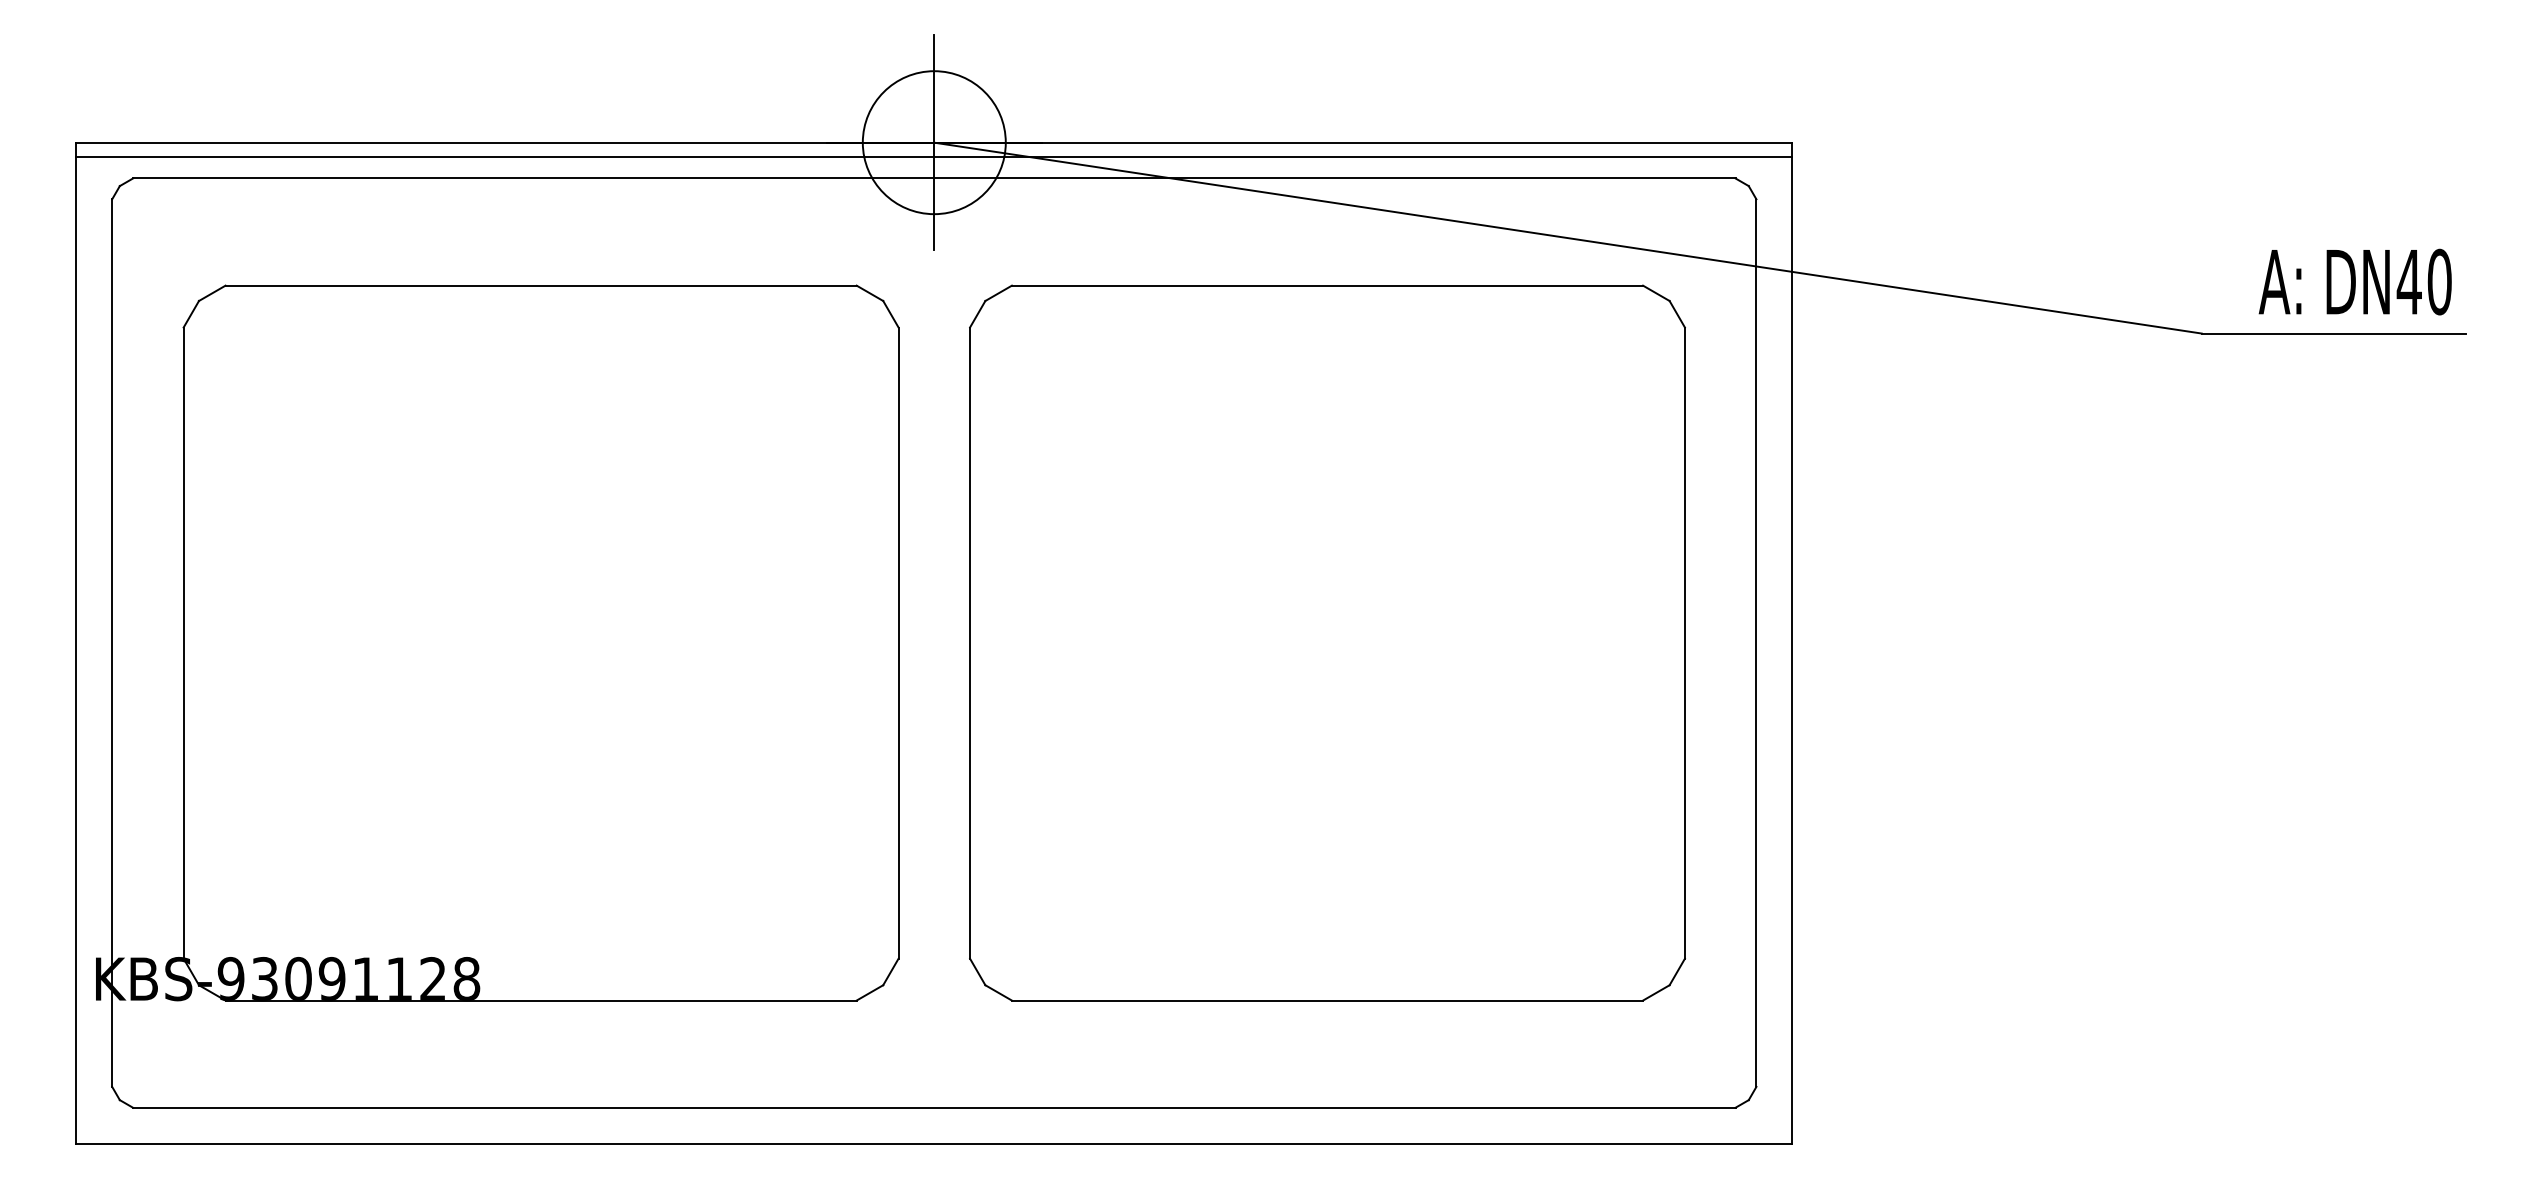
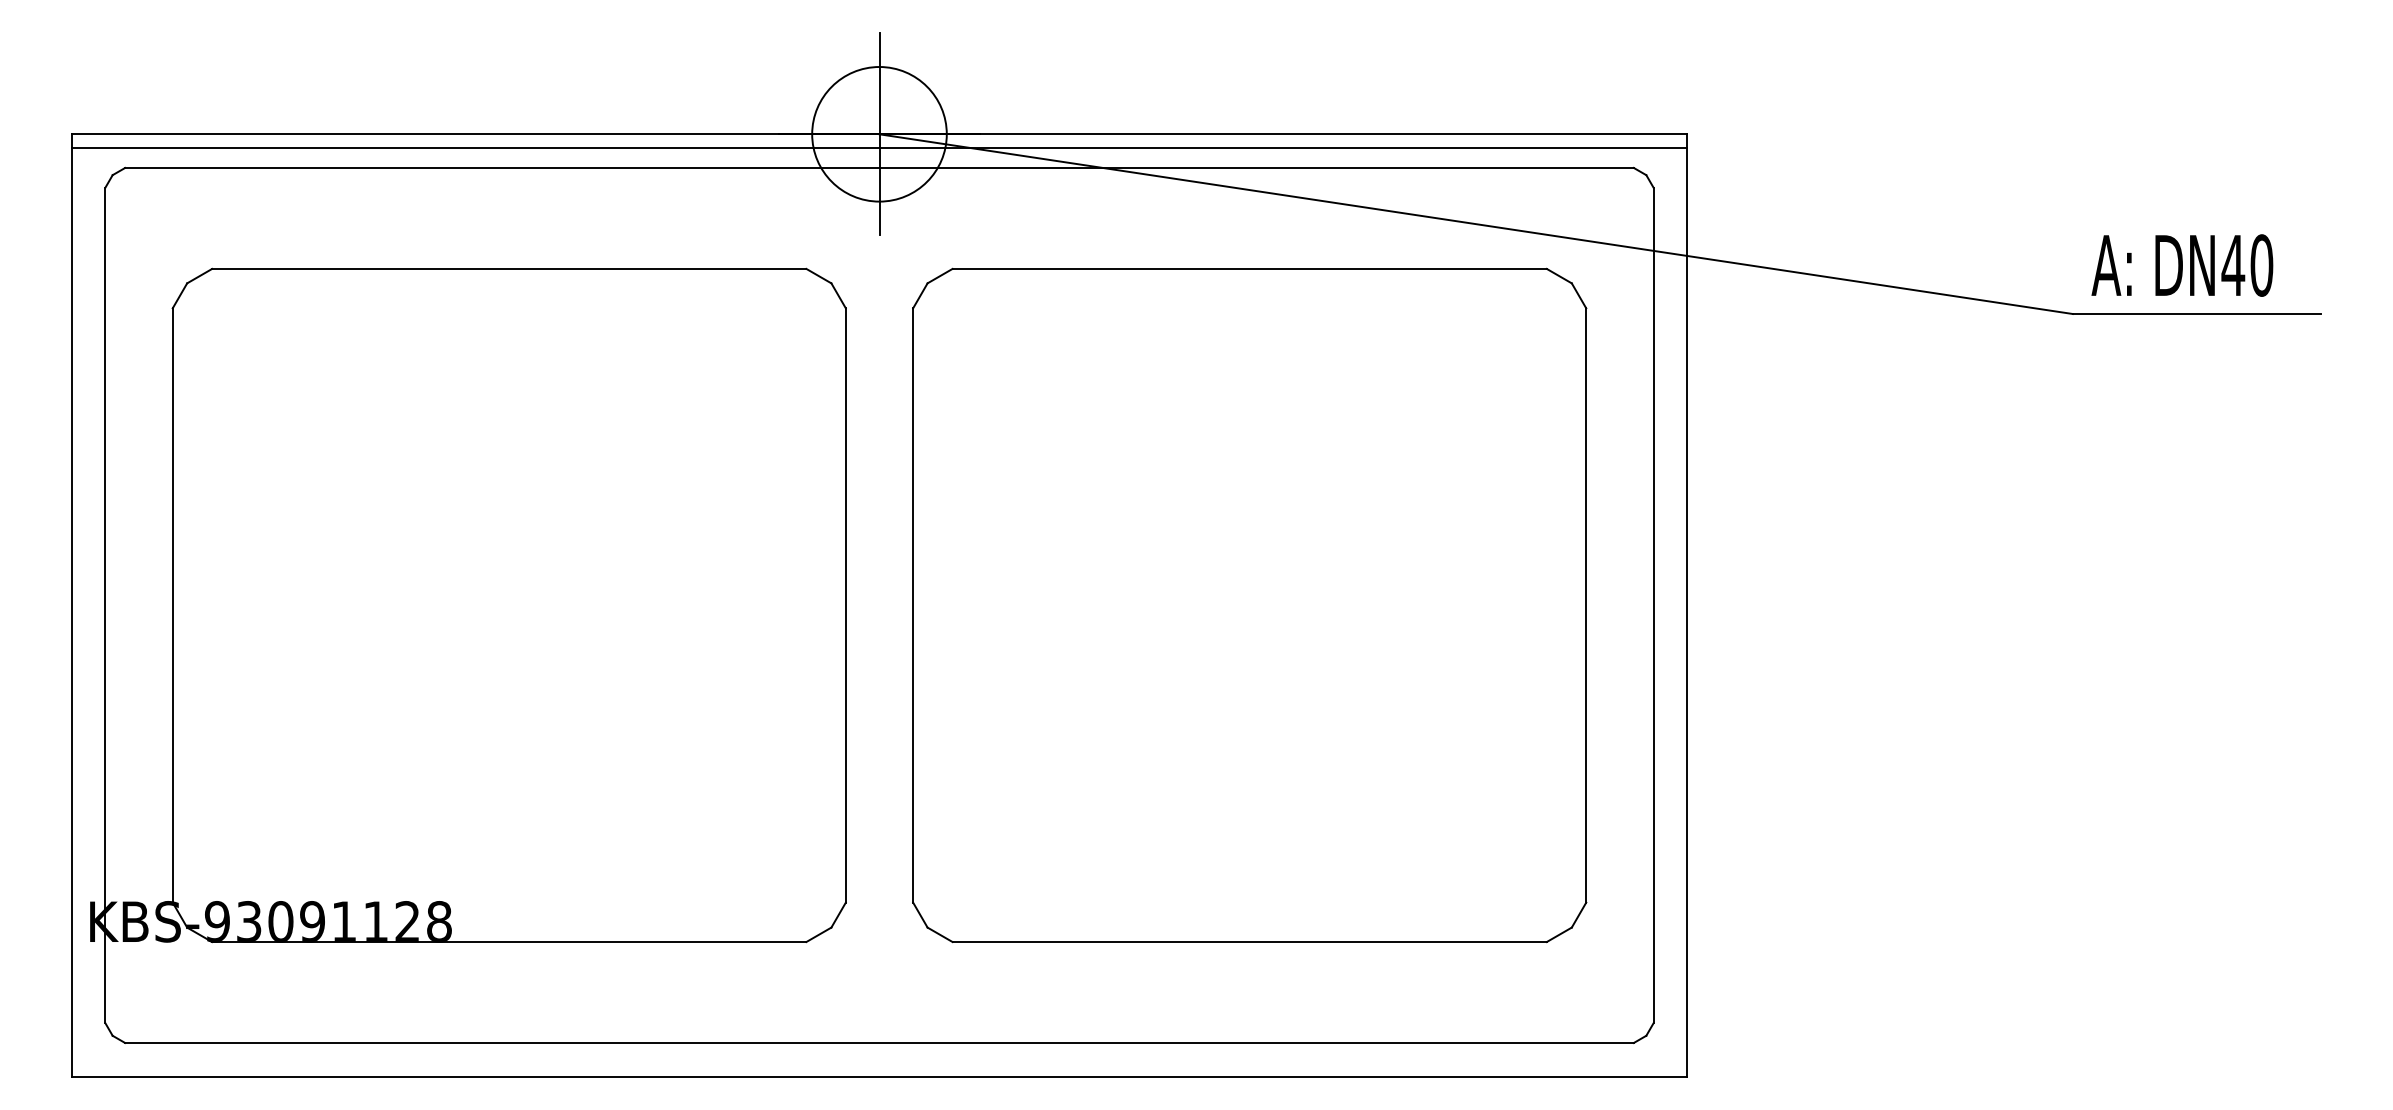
text: (2355, 282) -> (2182, 265), moved

